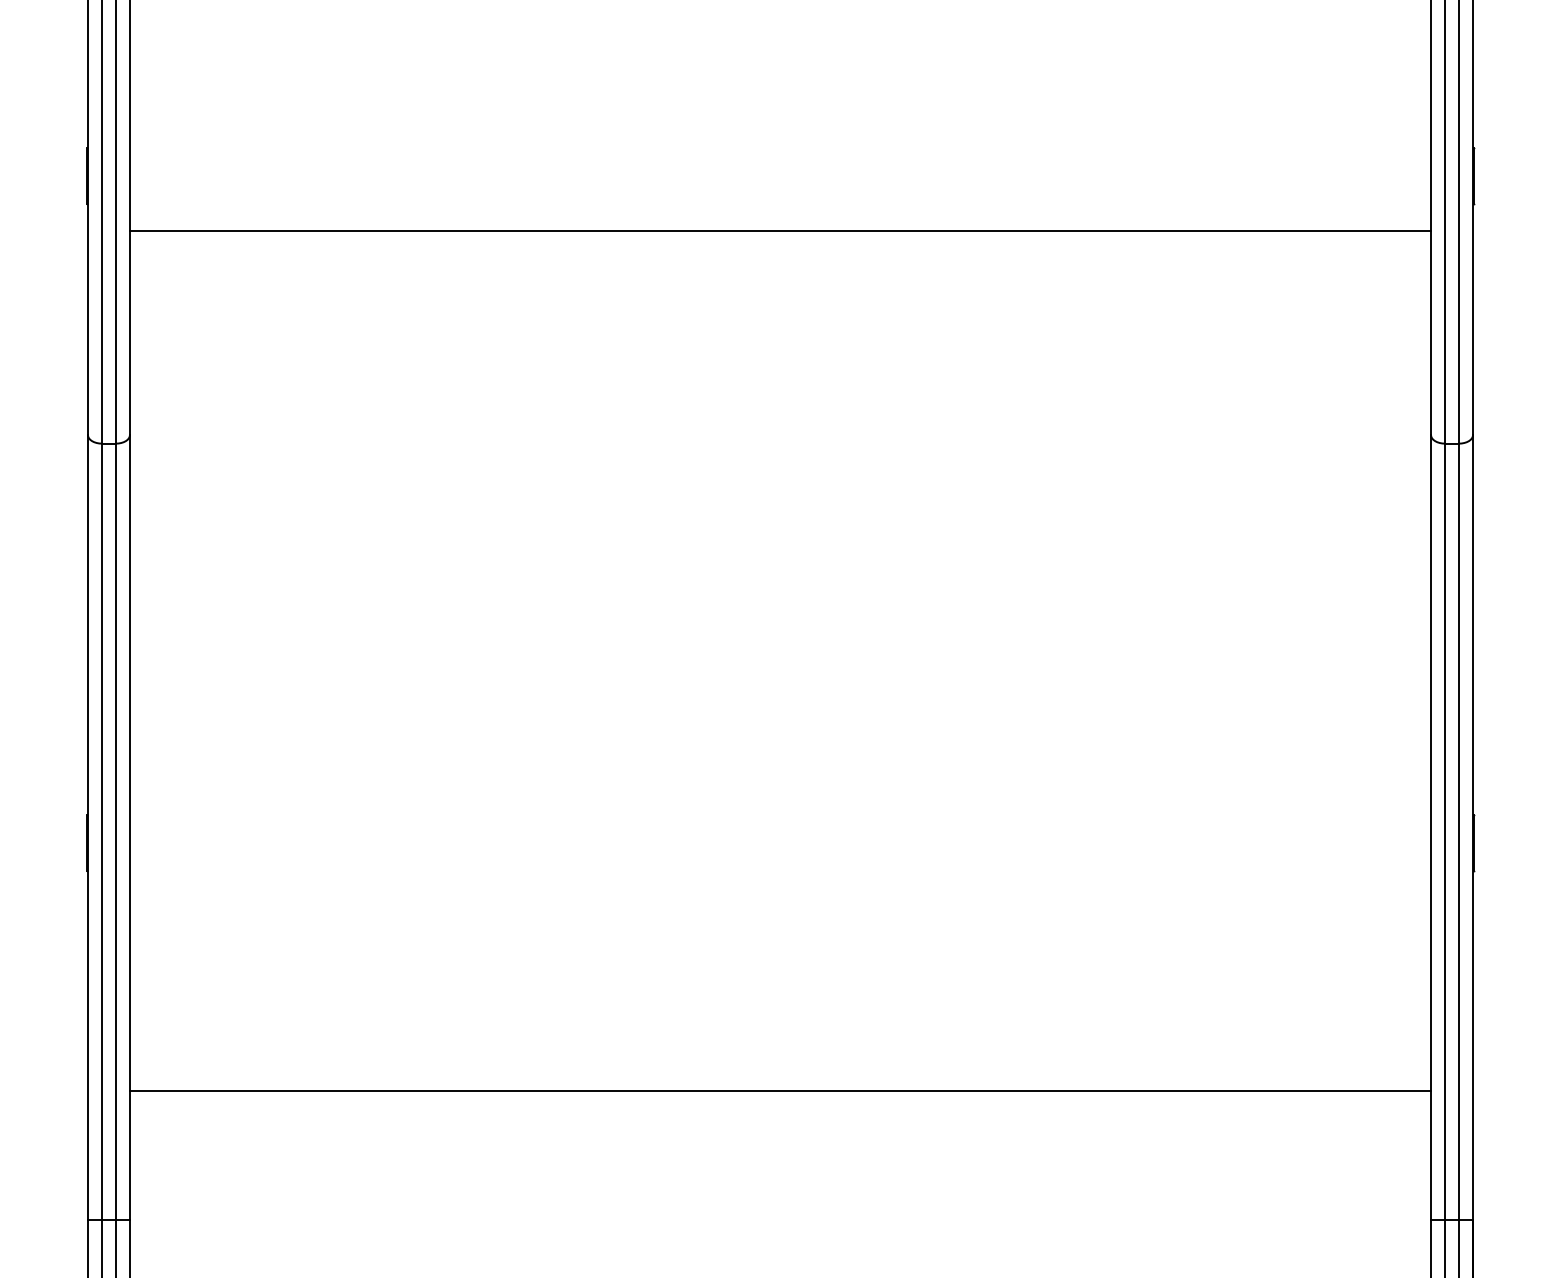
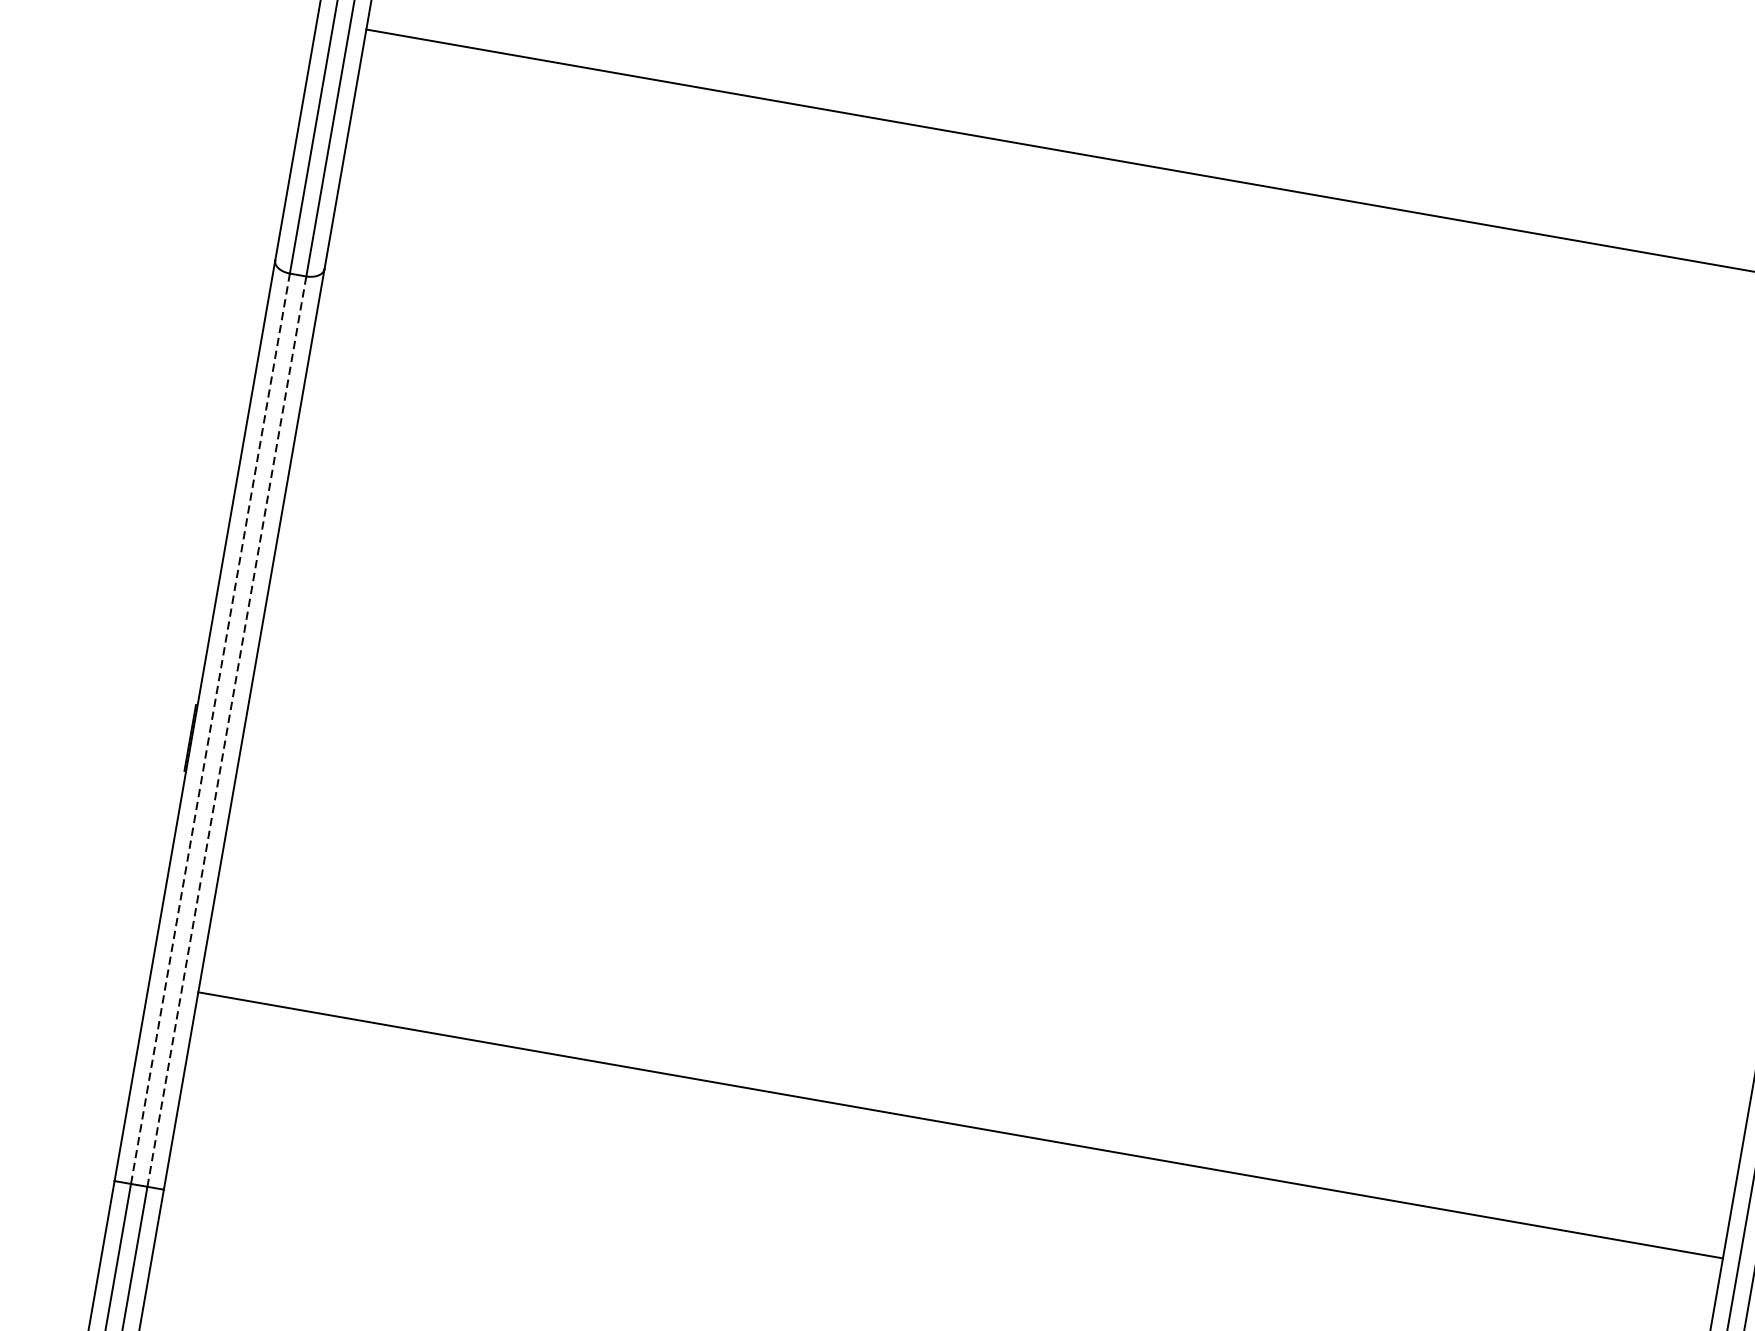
line: (101, 831) -> (210, 728), solid -> dashed
line: (115, 832) -> (226, 732), solid -> dashed
line: (780, 1091) -> (960, 1125), moved

